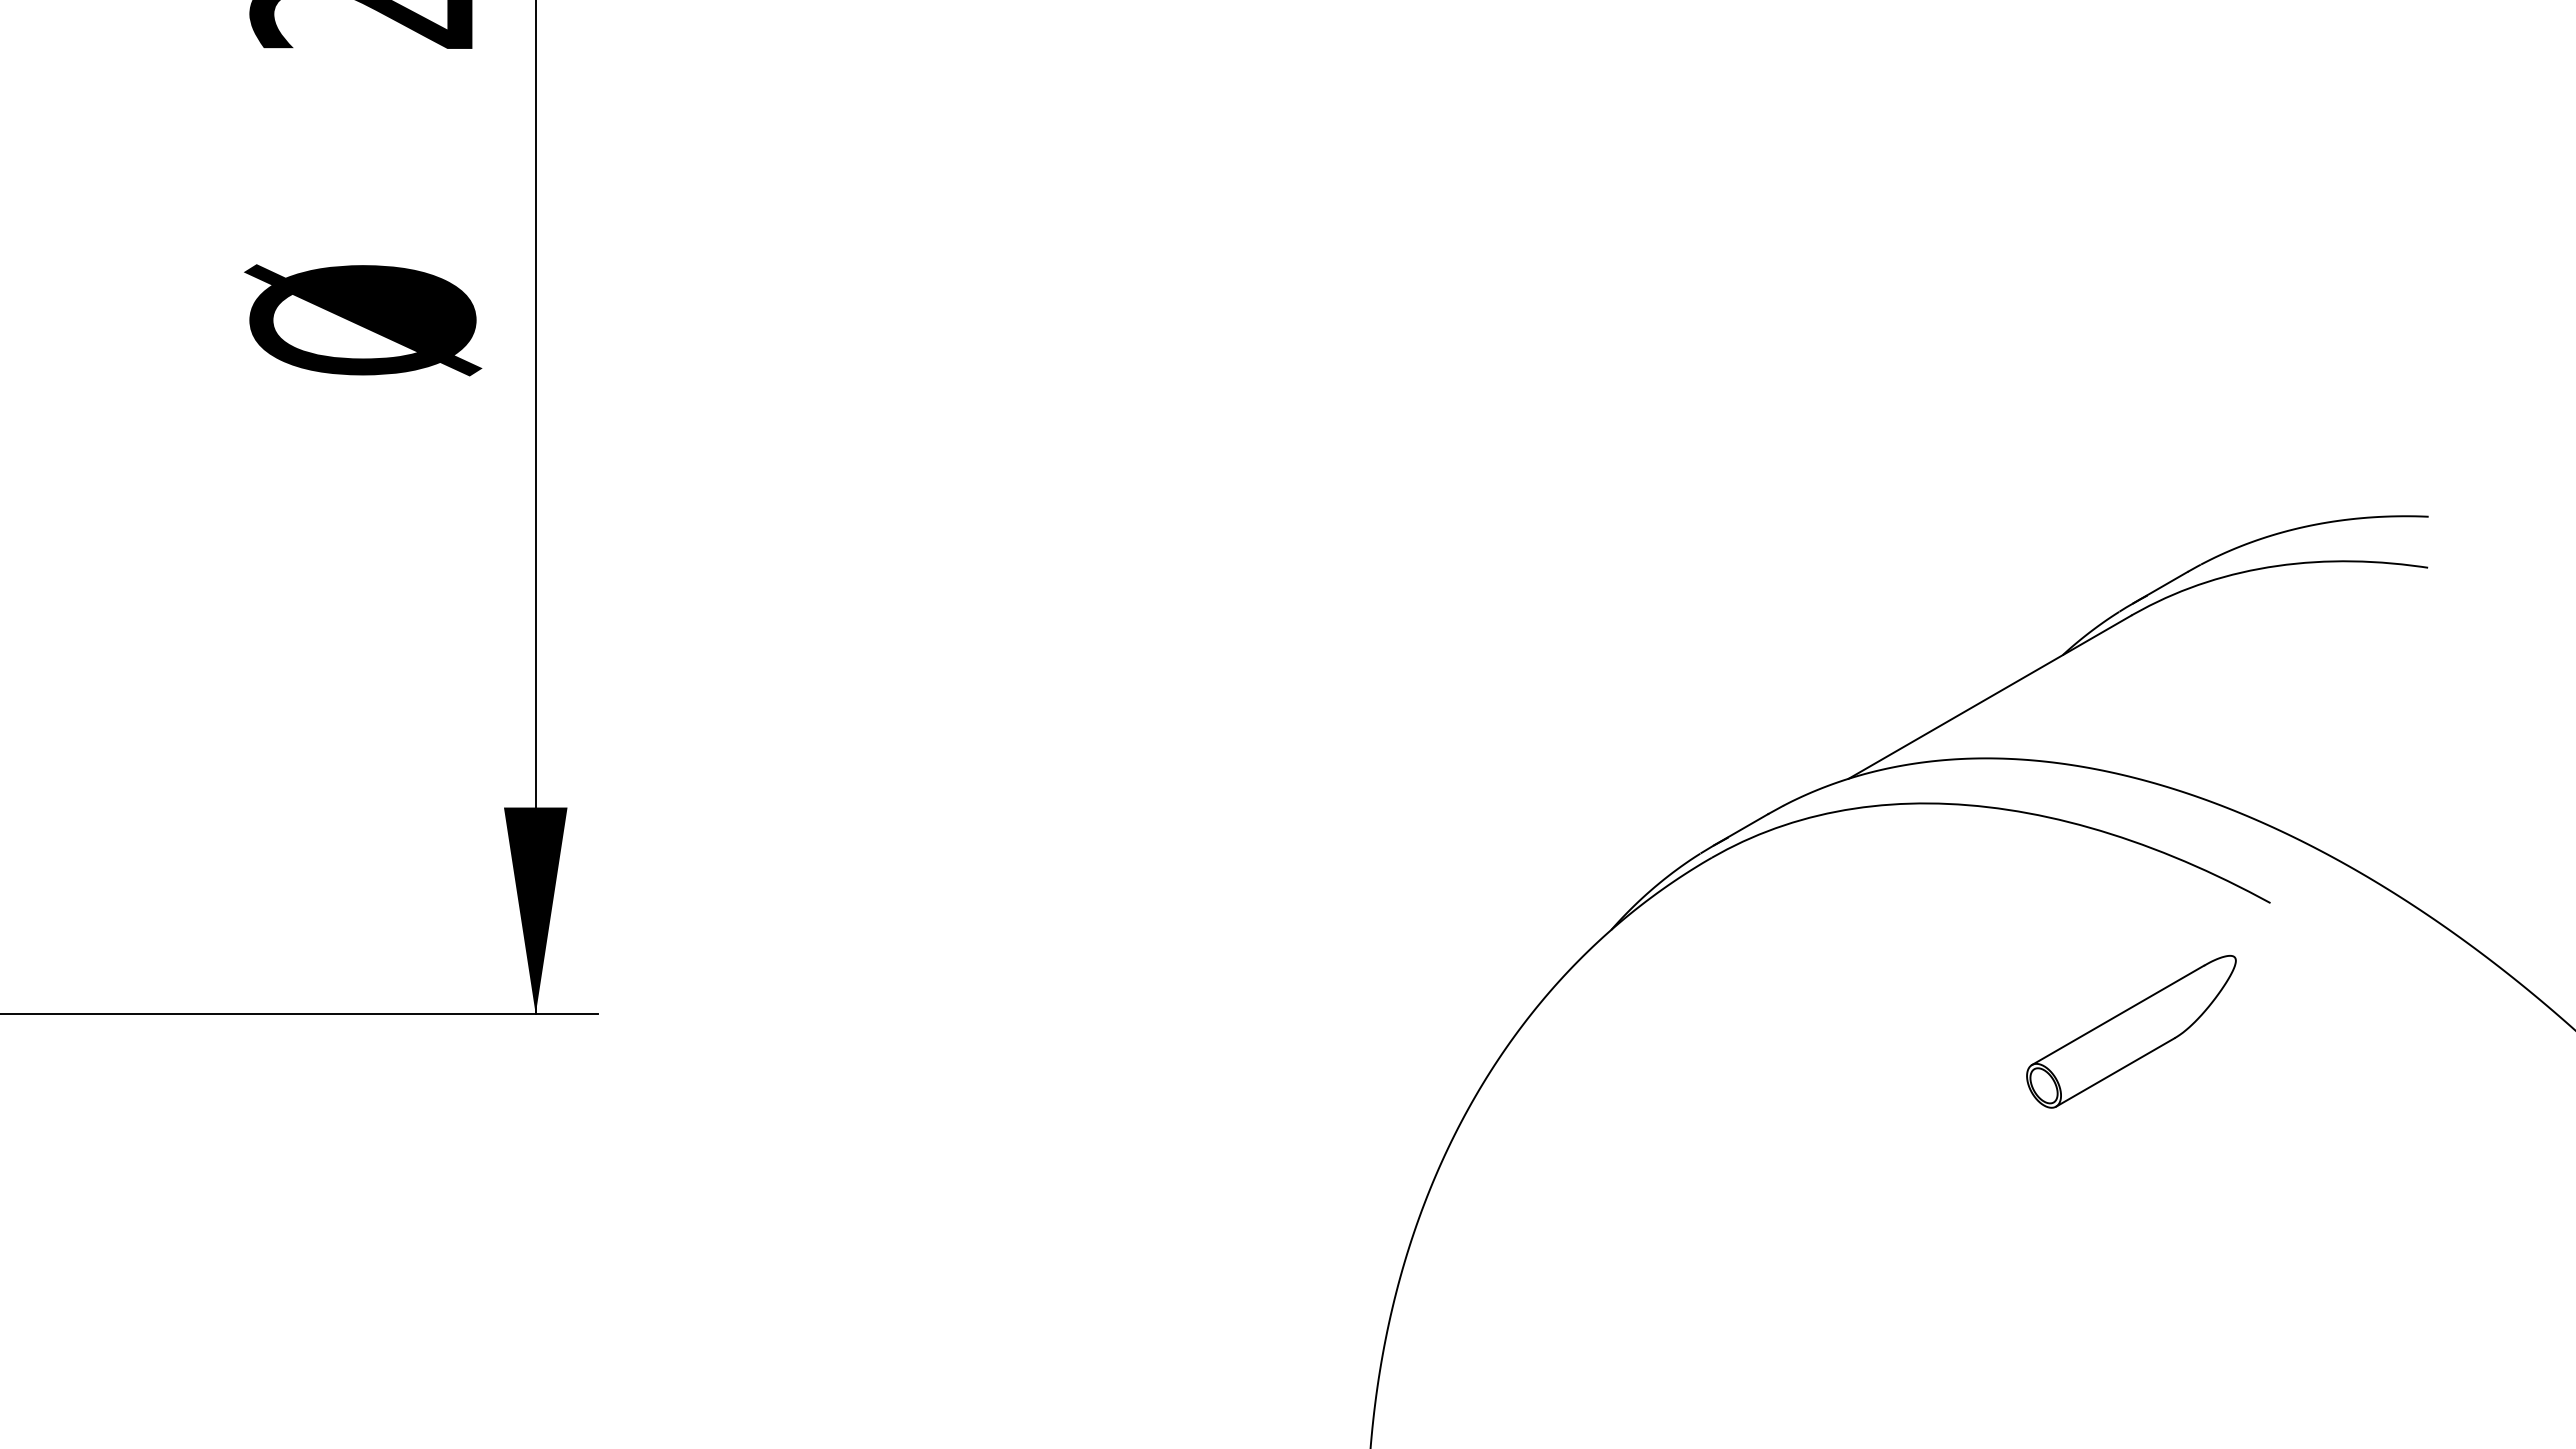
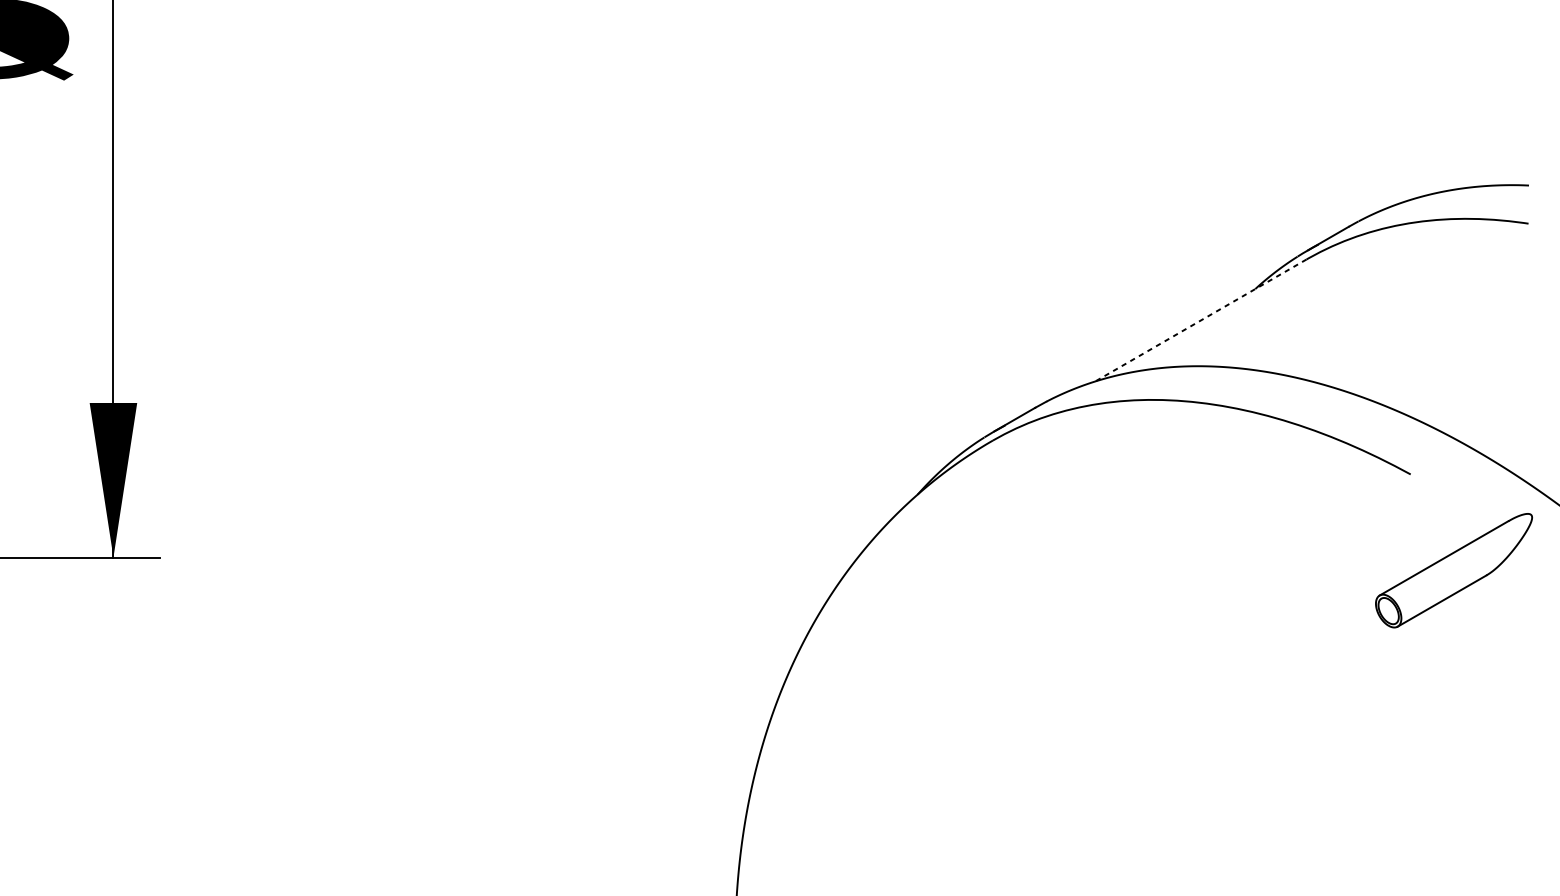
line: (1989, 697) -> (1200, 320), solid -> dashed
part: (2131, 1031) -> (1454, 570), moved

